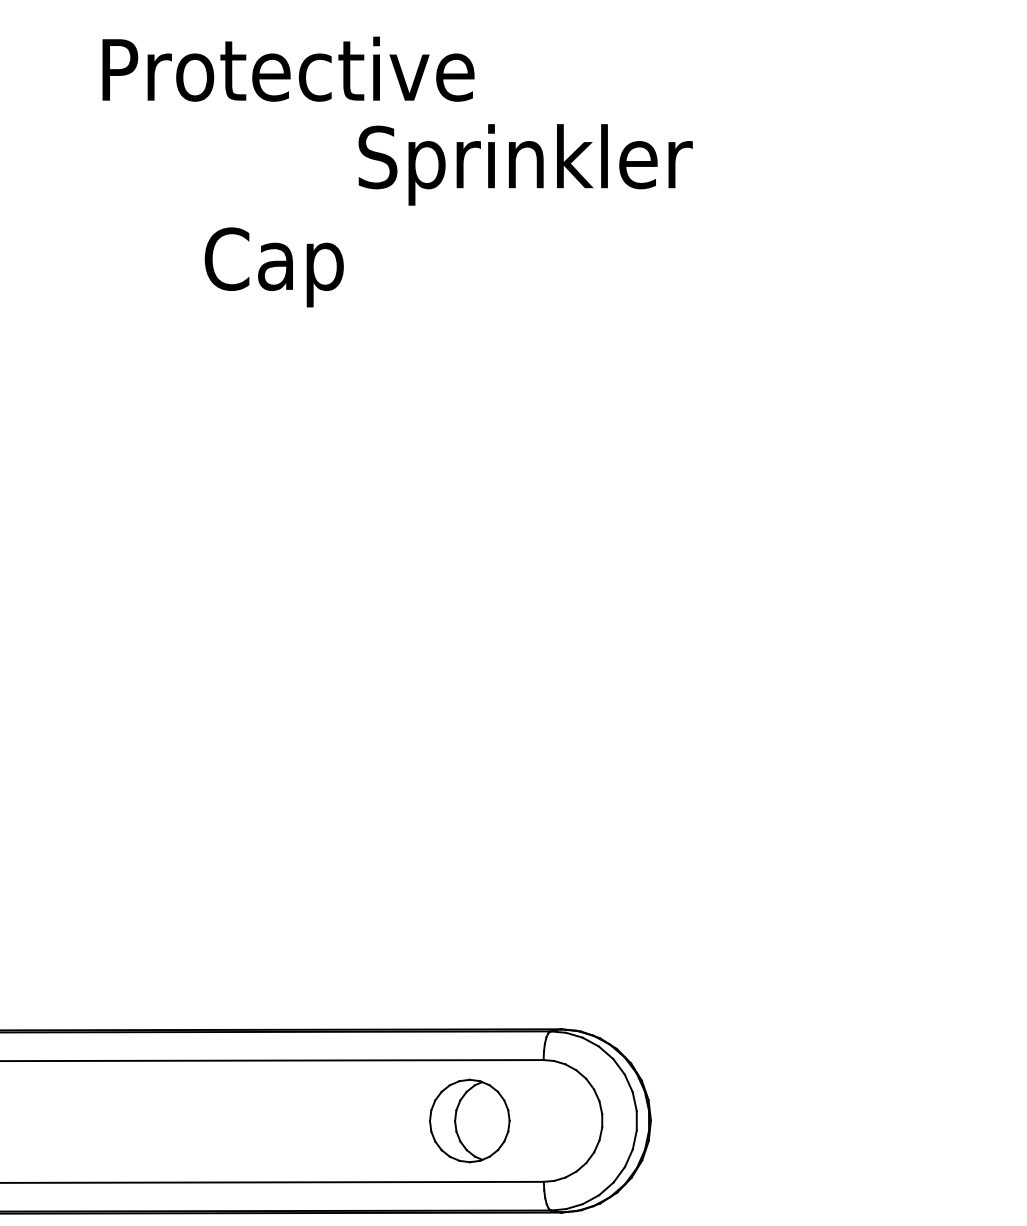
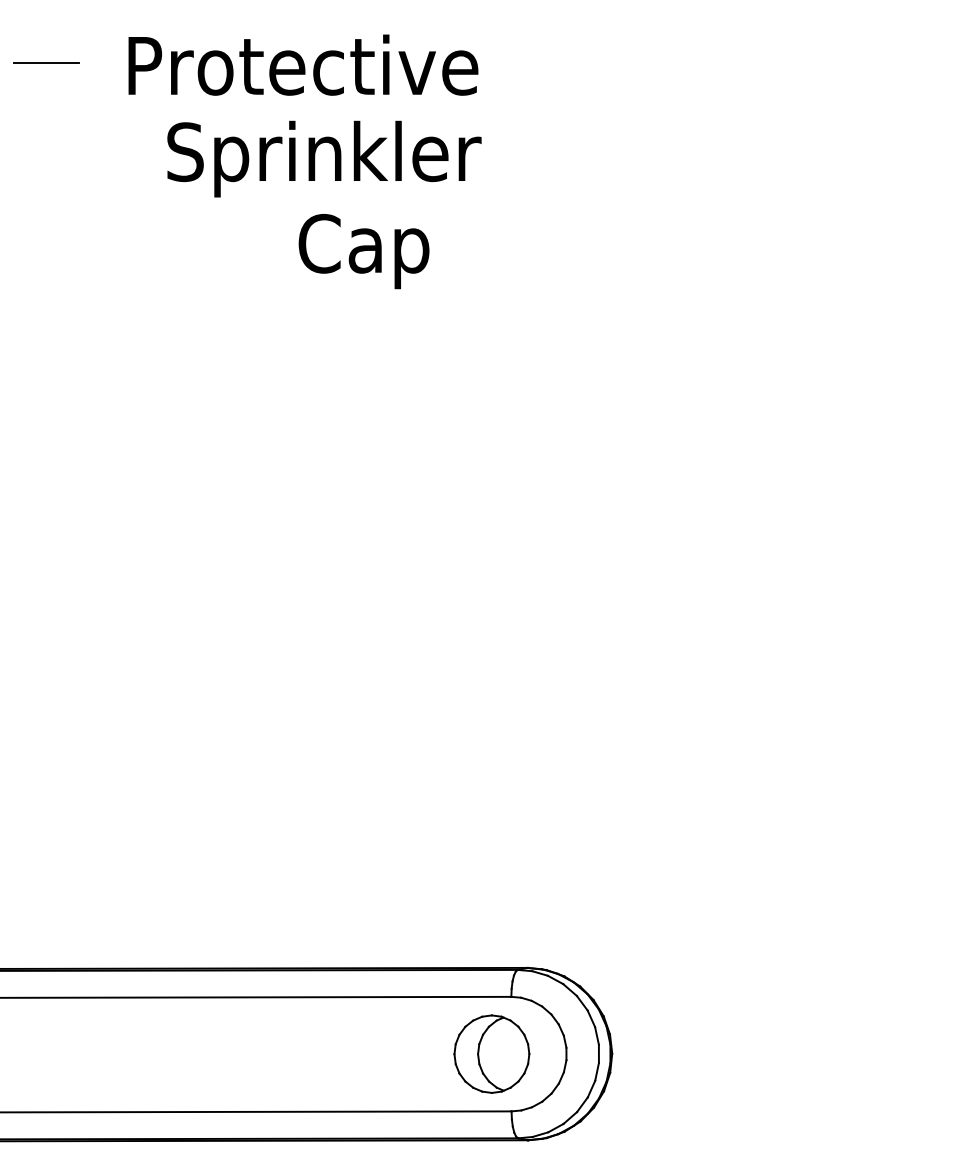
line: (49, 67) -> (46, 63), added
text: (288, 68) -> (303, 64), moved
text: (525, 164) -> (324, 158), moved
text: (273, 267) -> (363, 251), moved
part: (469, 1120) -> (491, 1053), moved

